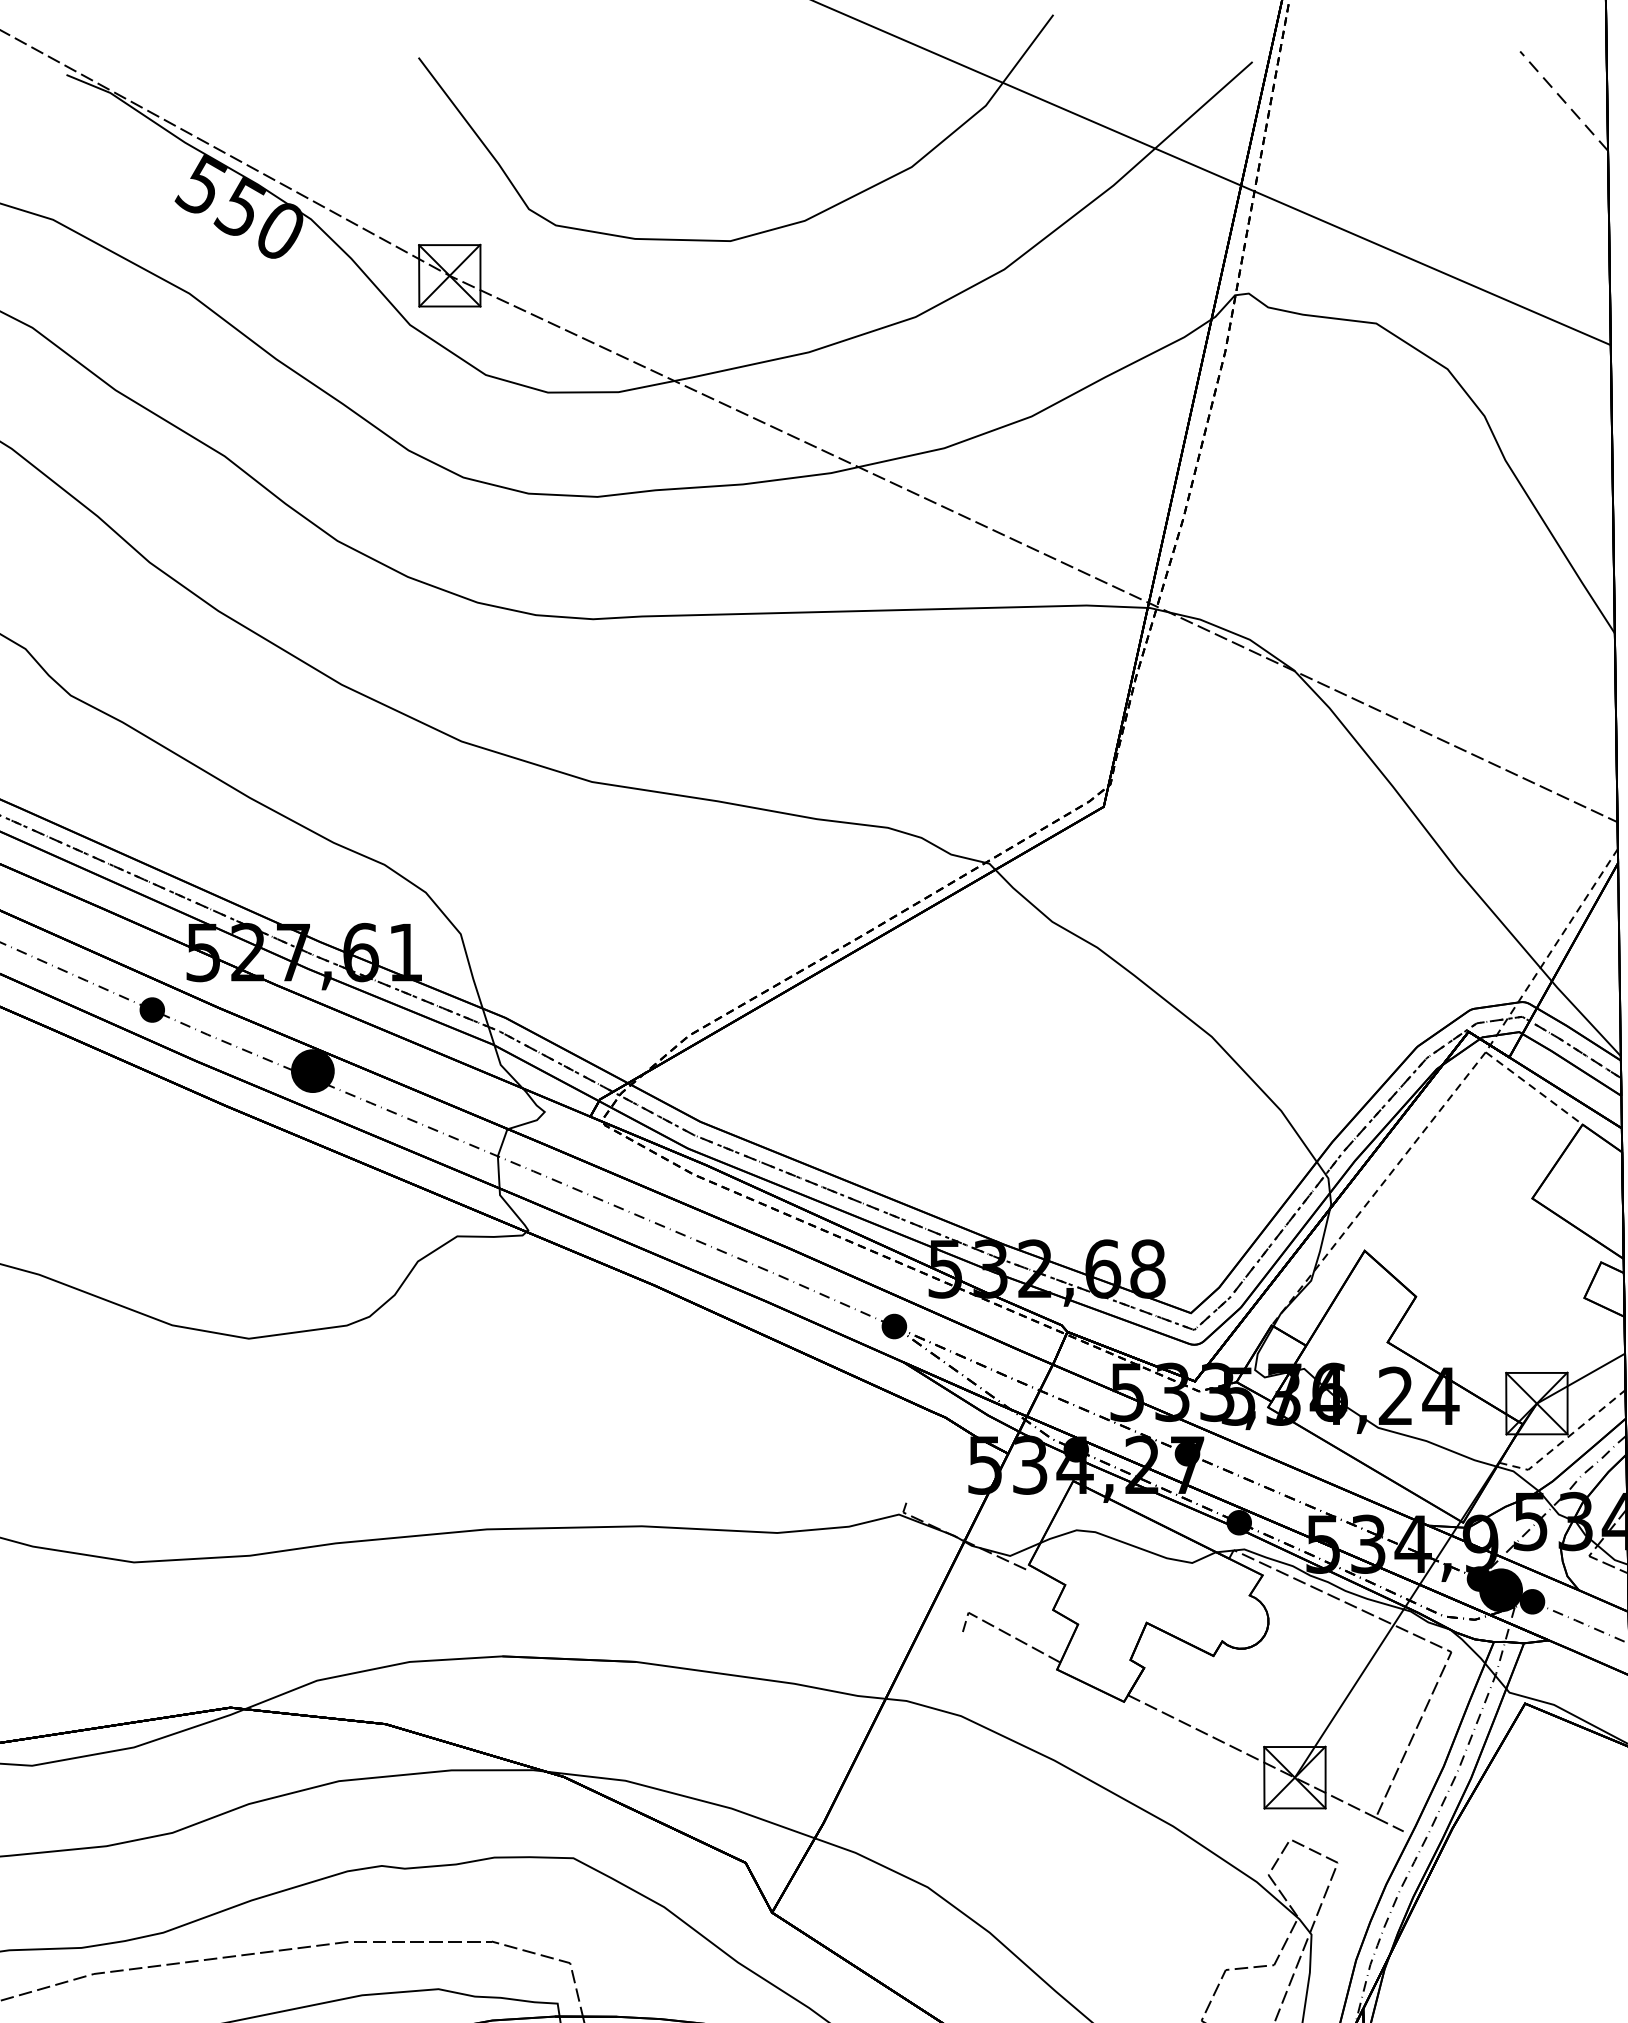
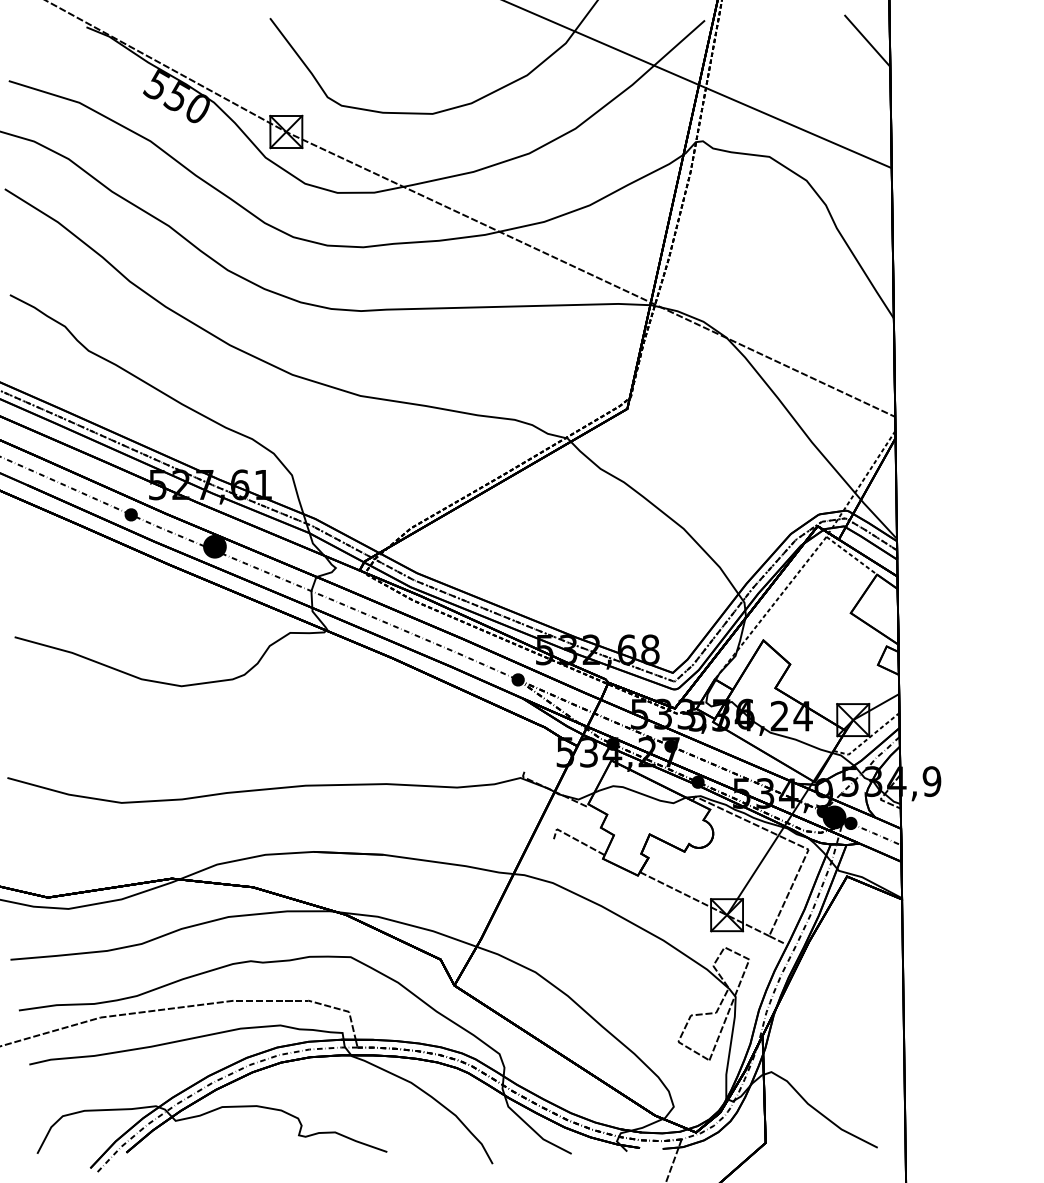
line: (1564, 100) -> (867, 40), dashed -> solid

